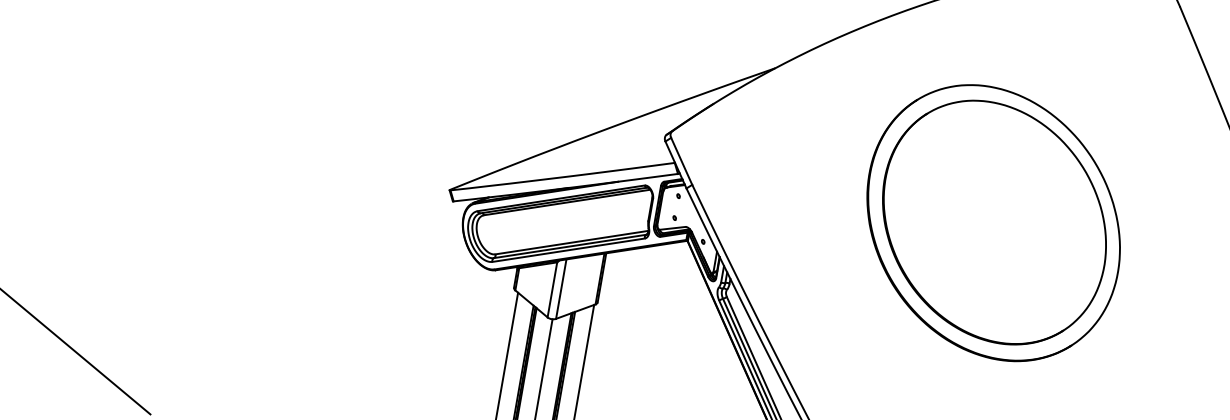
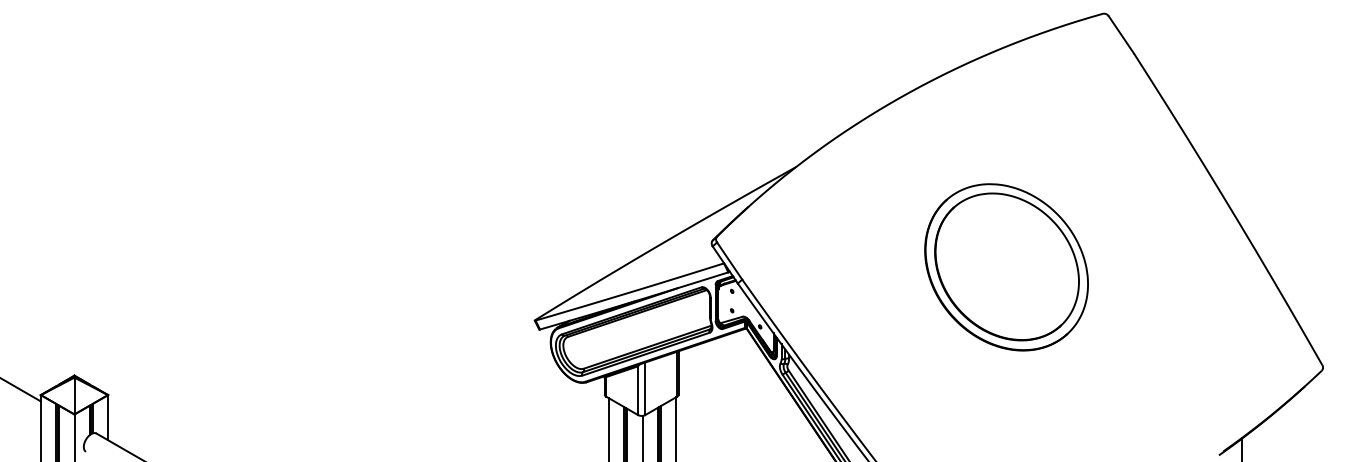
part: (993, 223) -> (1006, 267), size x0.71

